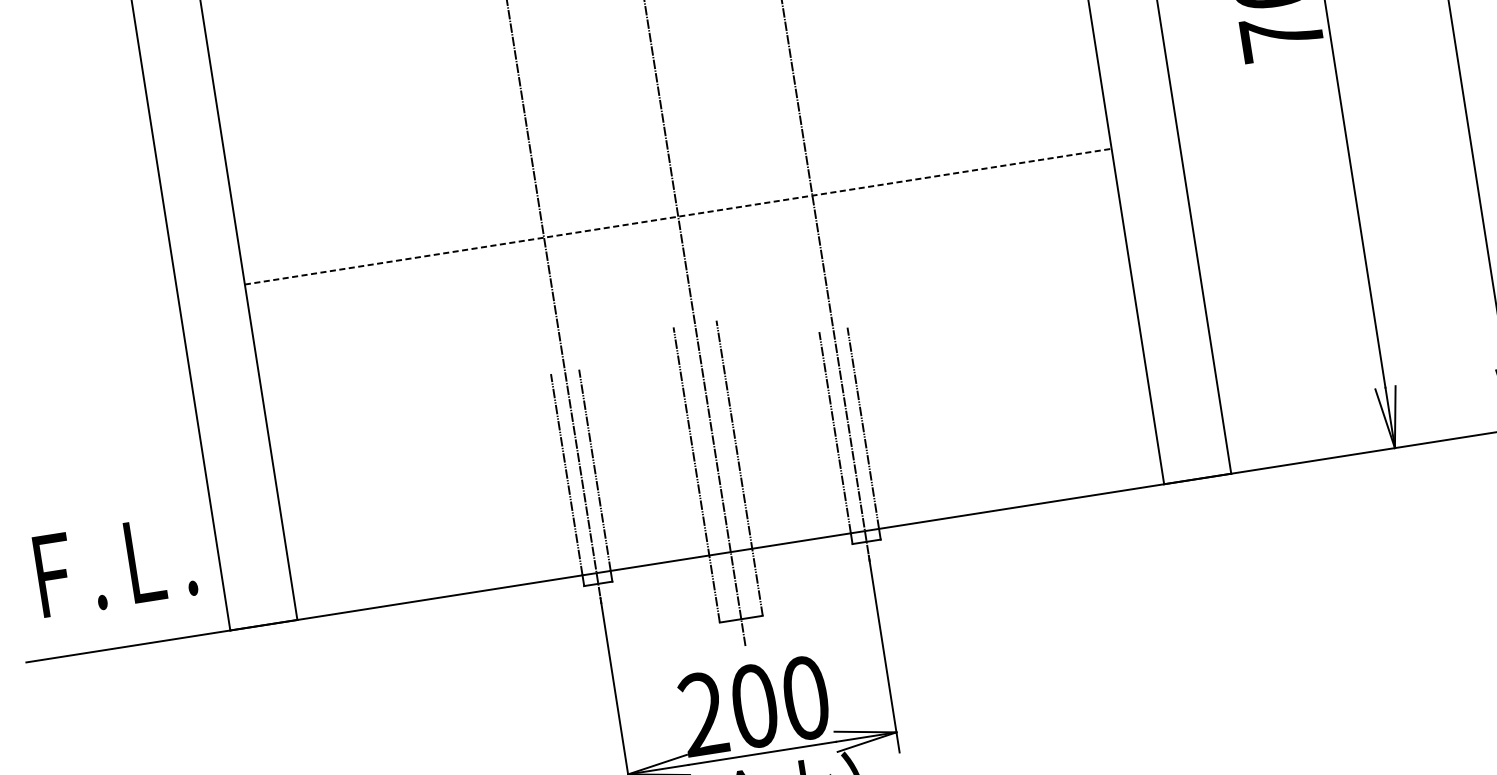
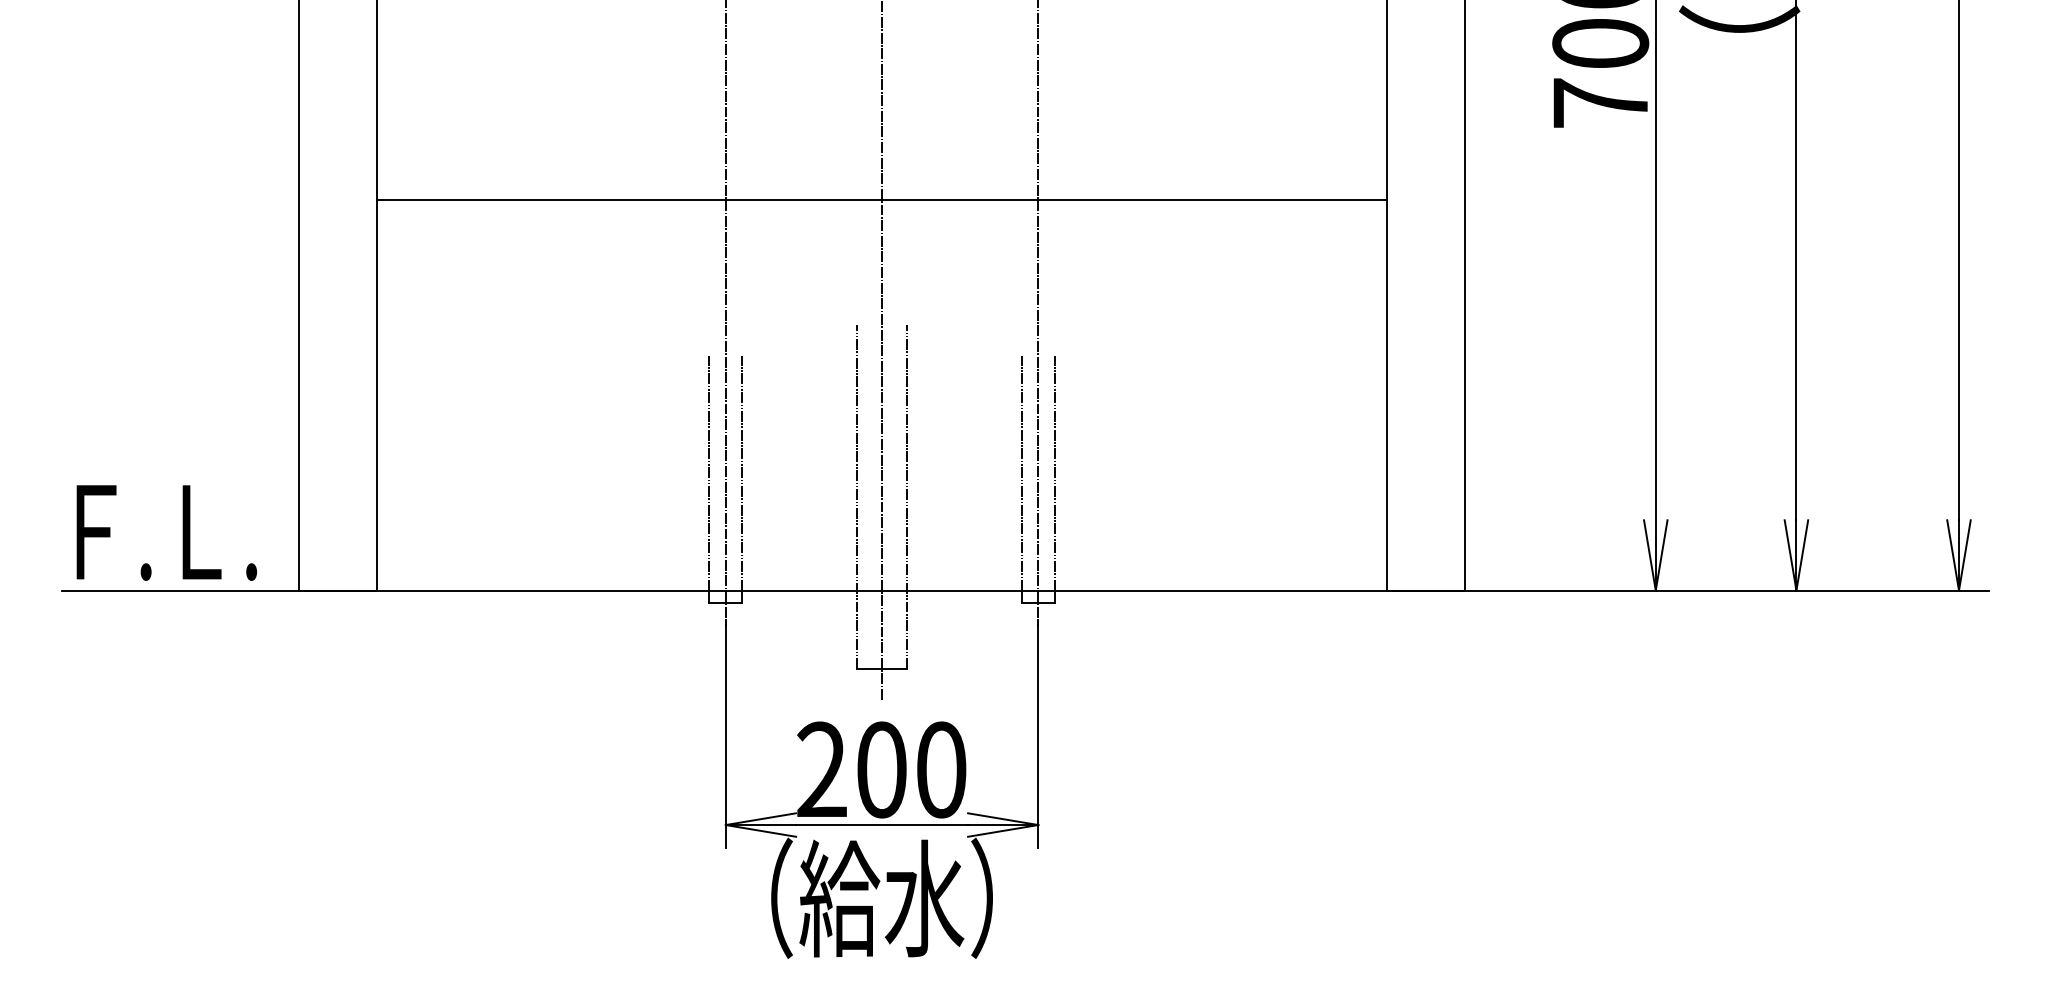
line: (678, 216) -> (882, 199), dashed -> solid
text: (115, 565) -> (166, 532), moved

